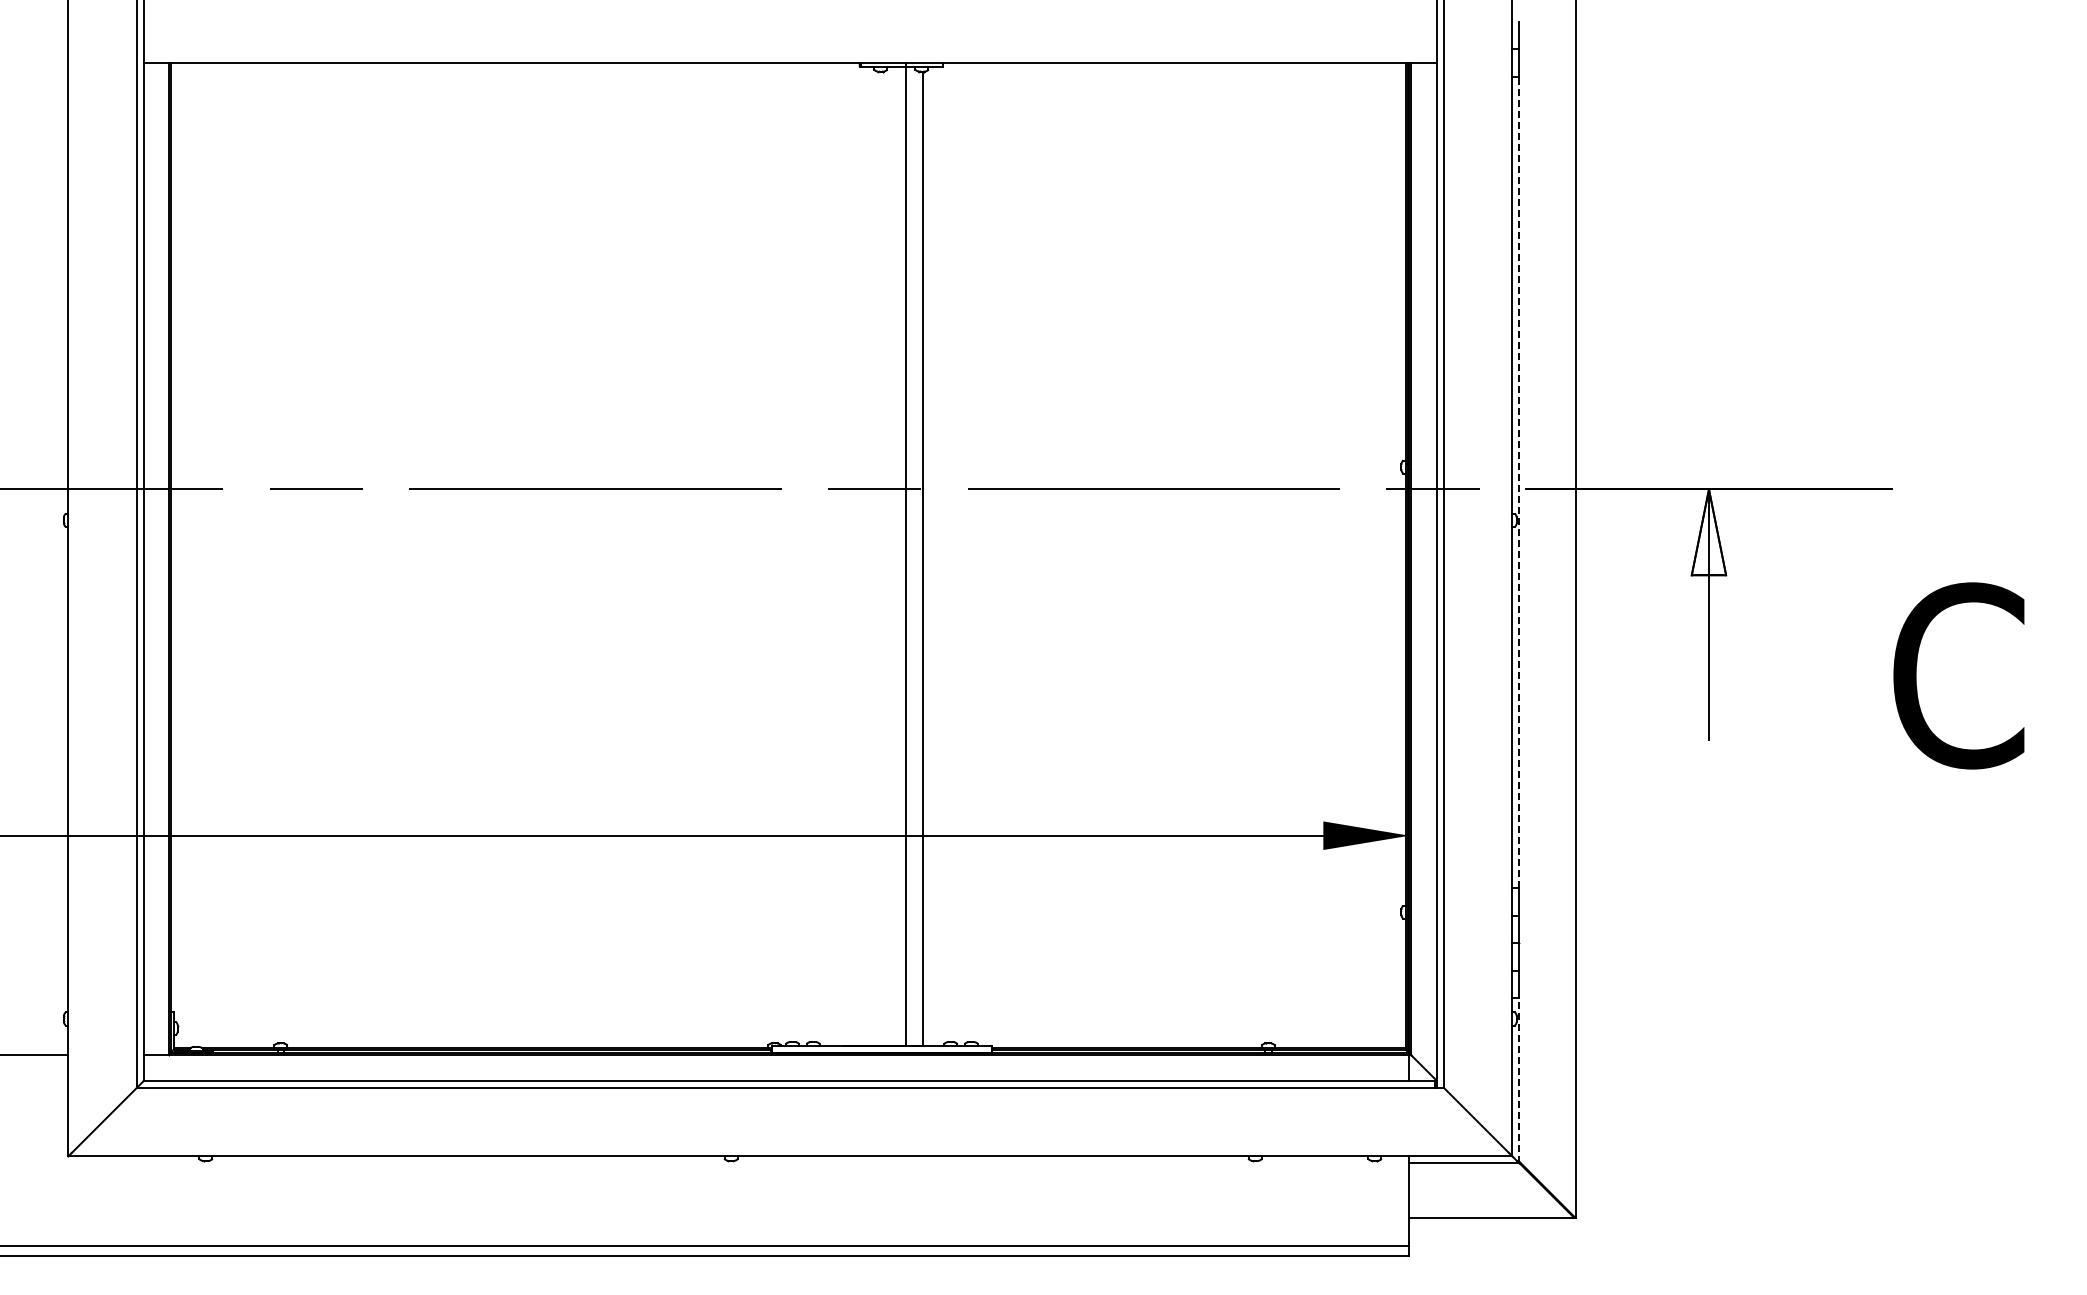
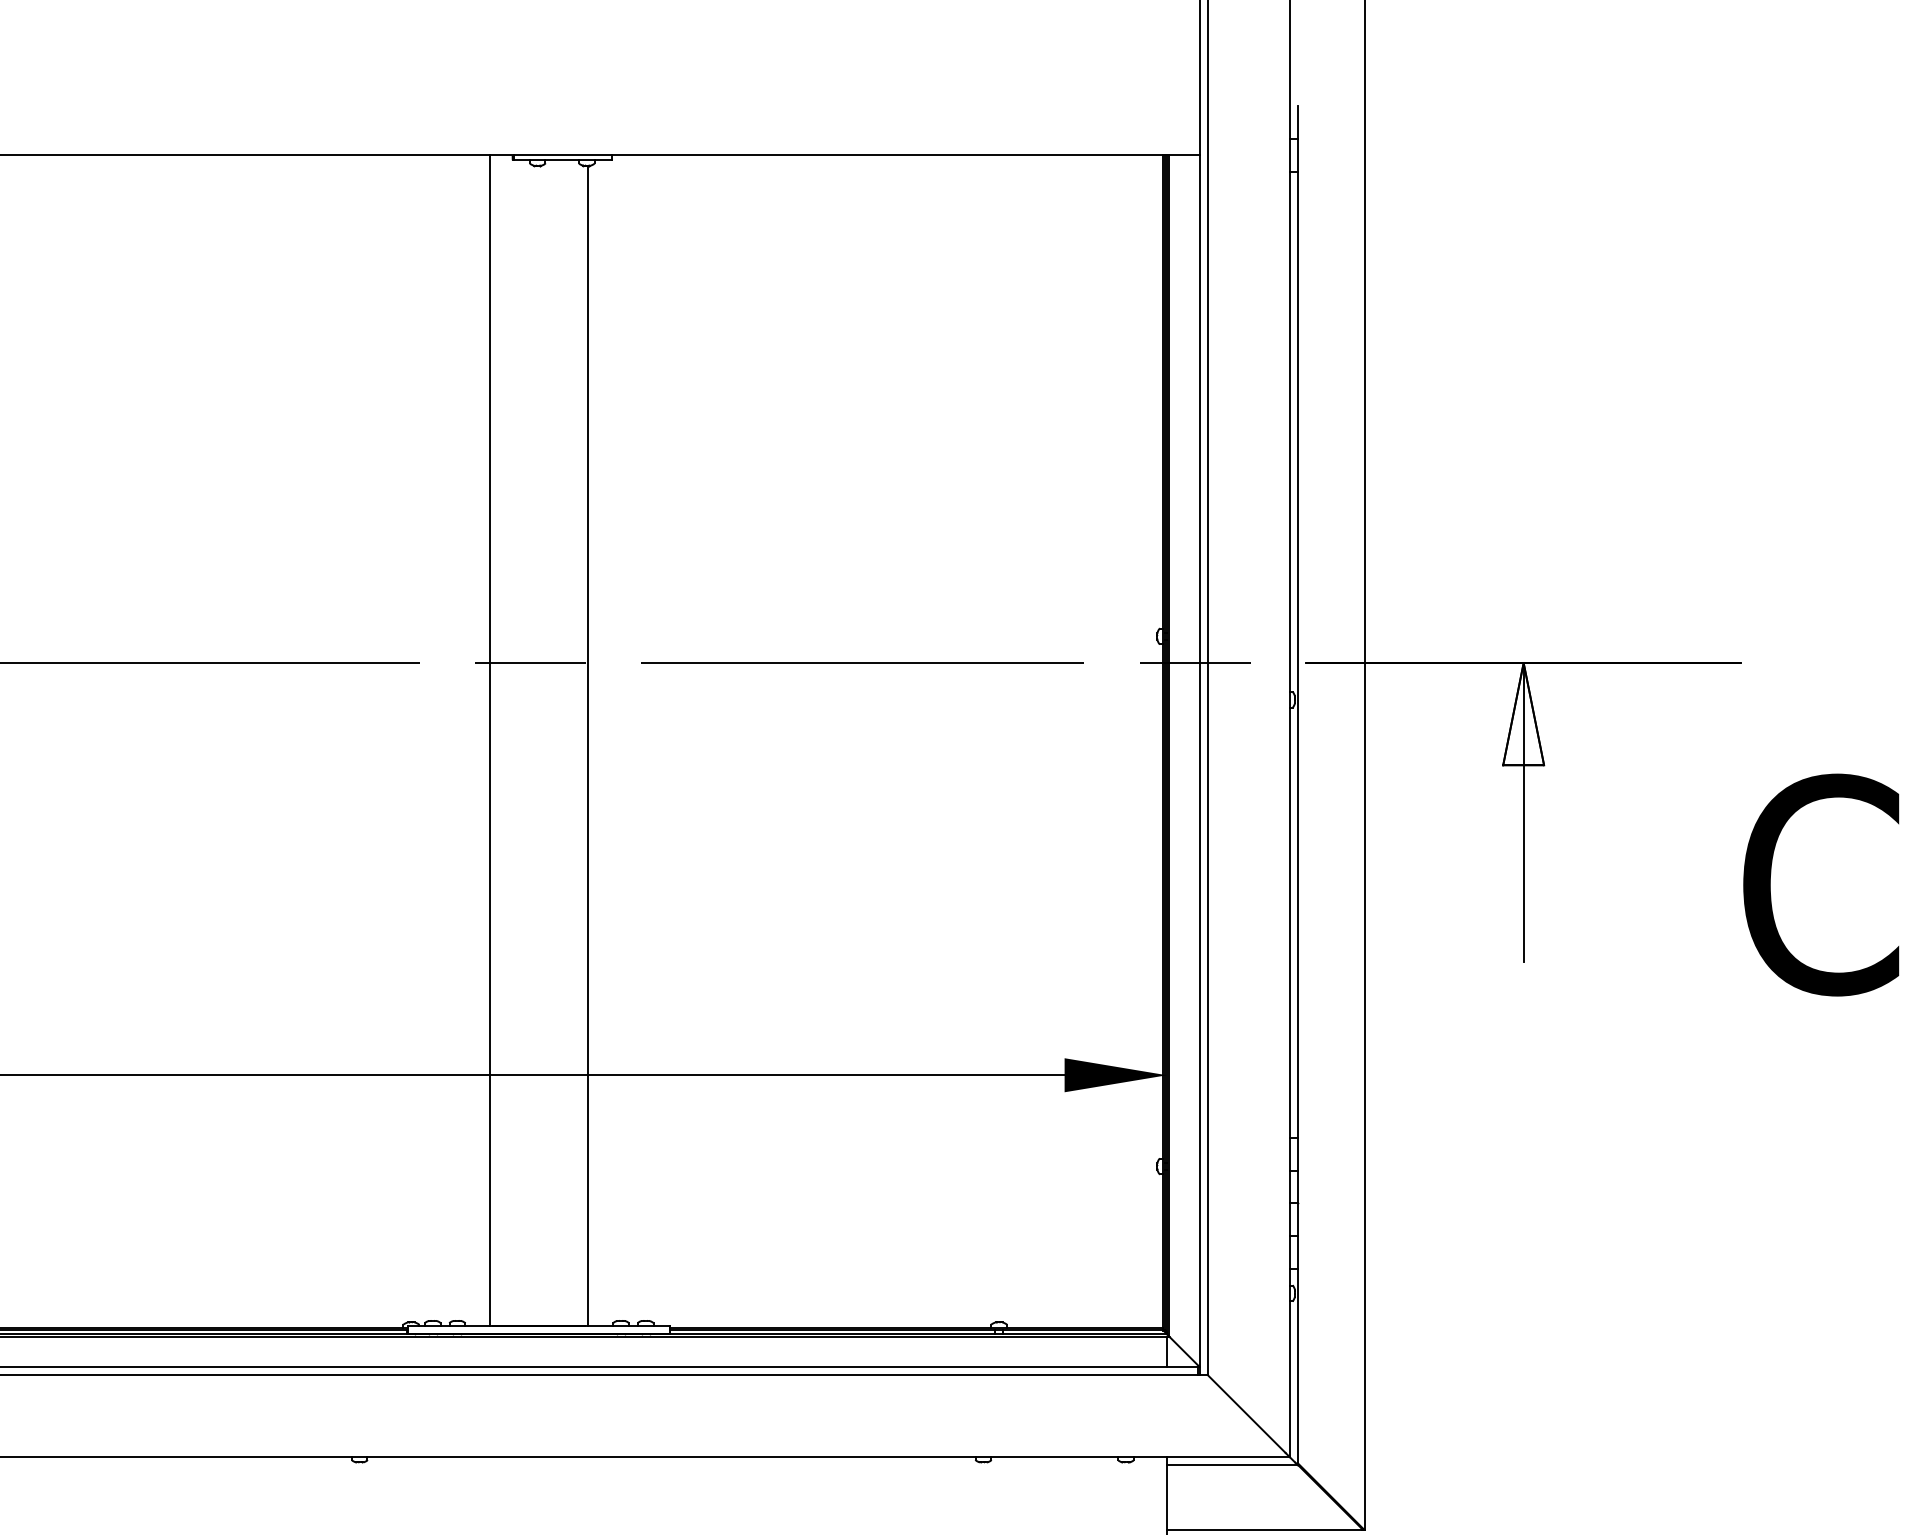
line: (1519, 482) -> (1298, 654), dashed -> solid
line: (905, 554) -> (489, 740), moved
line: (1519, 1080) -> (1298, 1366), dashed -> solid

